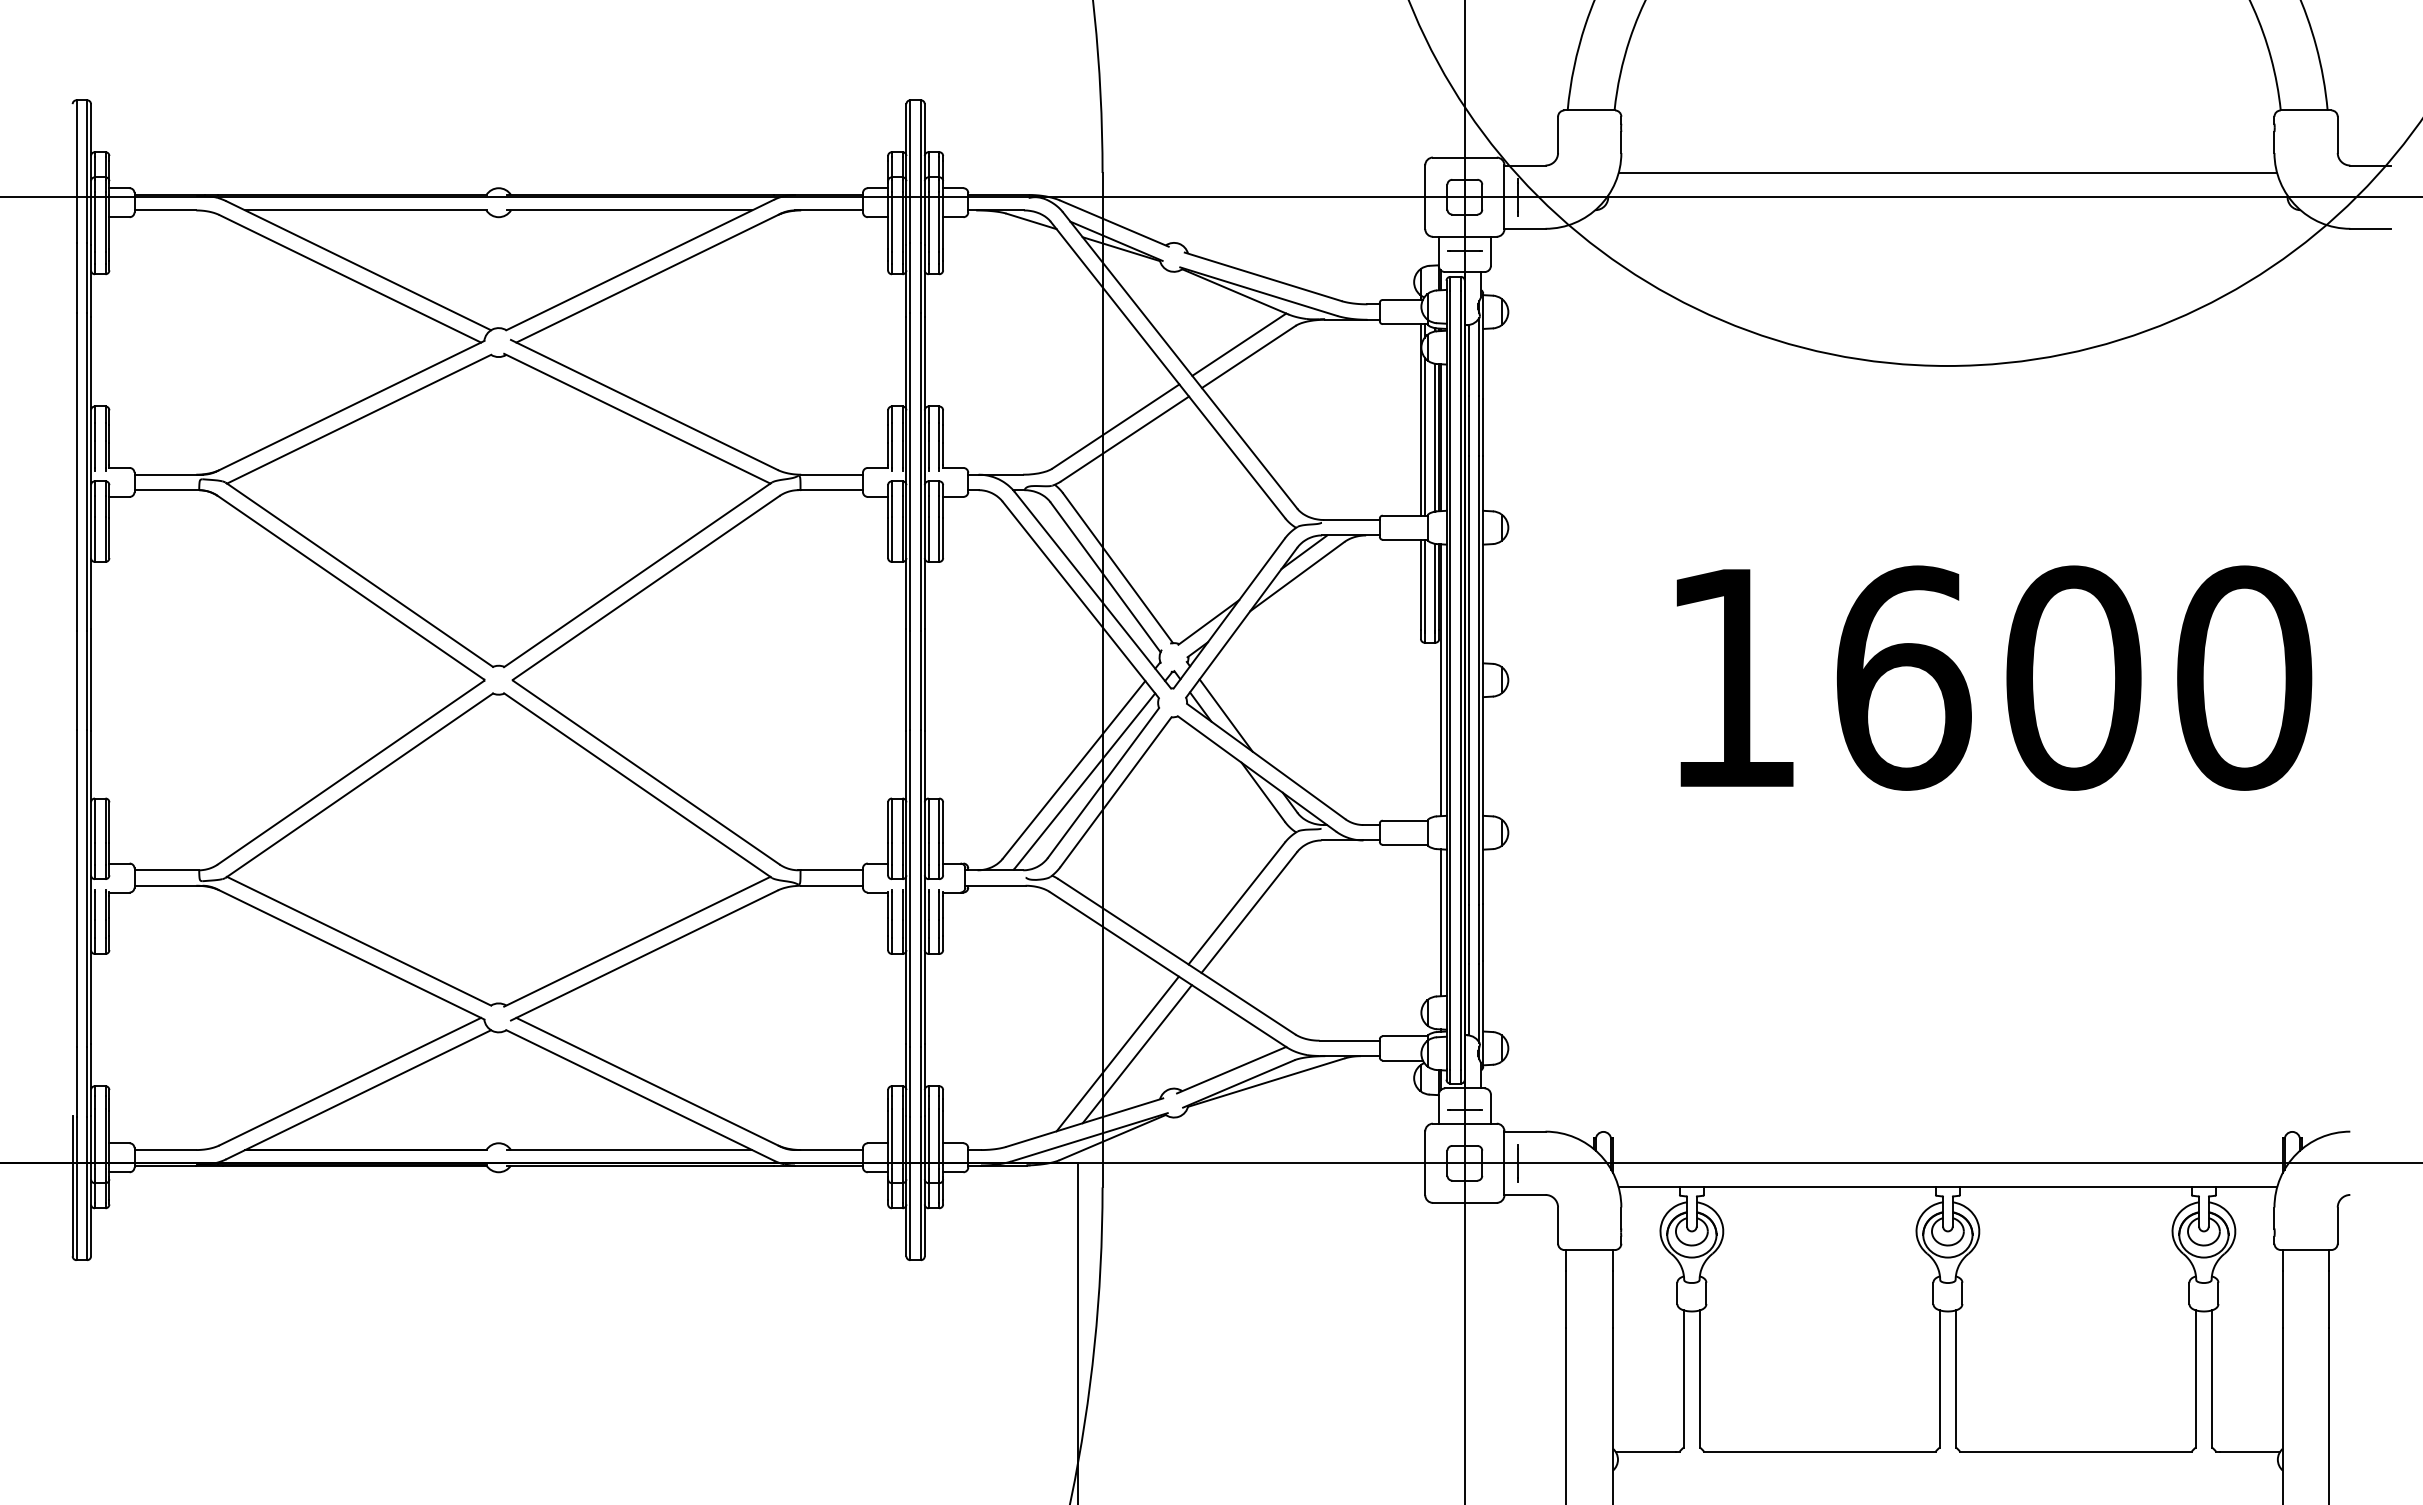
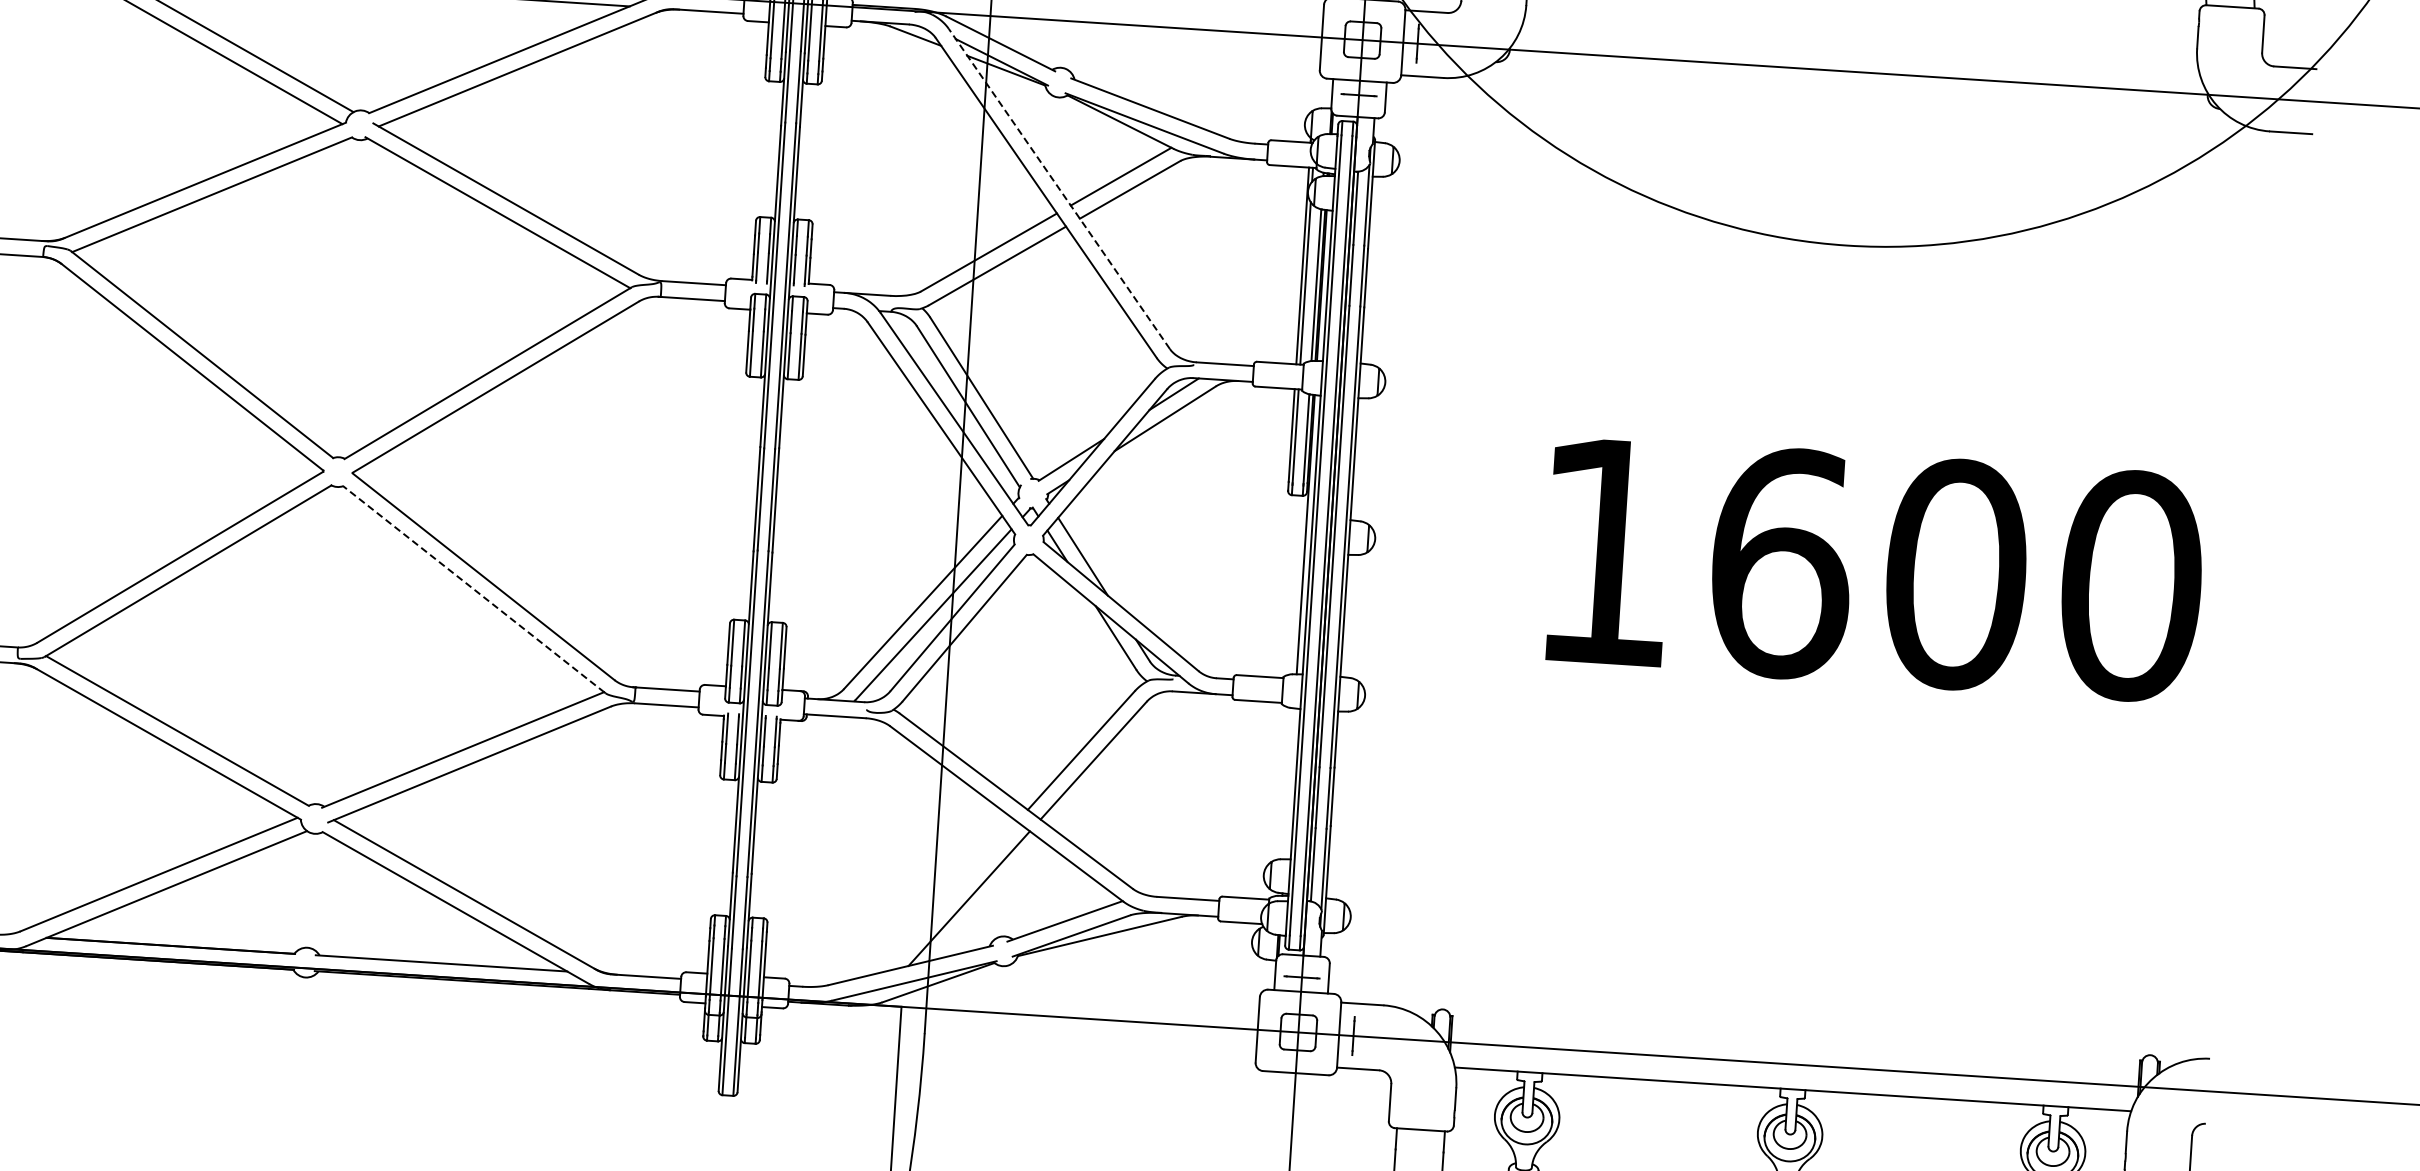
line: (1947, 173) -> (1859, 47), removed
line: (1180, 360) -> (1059, 188), solid -> dashed
line: (637, 784) -> (473, 588), solid -> dashed
line: (1440, 922) -> (1289, 783), removed
line: (1117, 1053) -> (948, 896), removed

